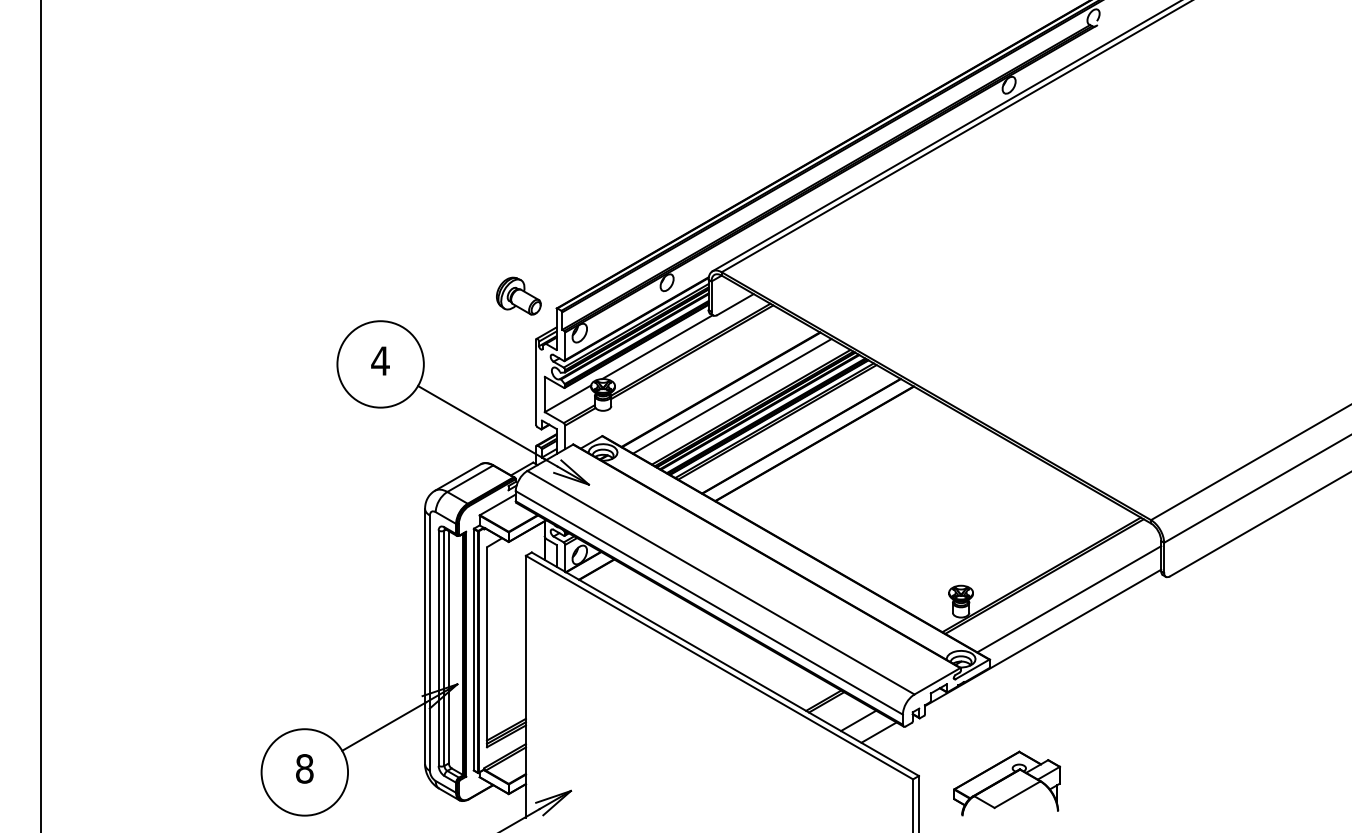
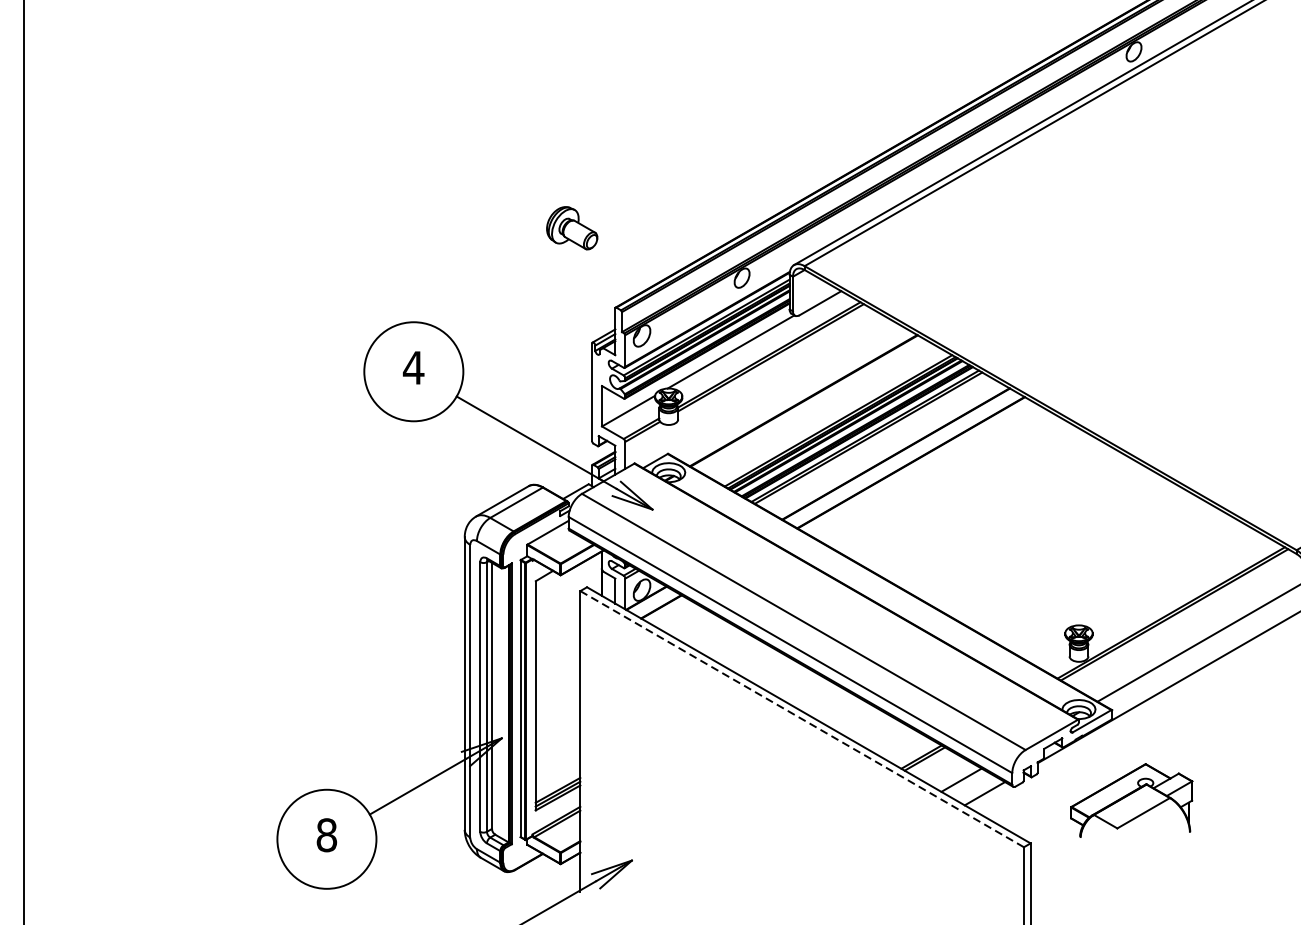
part: (518, 295) -> (571, 227), moved
line: (732, 396) -> (817, 408), removed
line: (719, 667) -> (802, 719), solid -> dashed
part: (1006, 783) -> (1130, 800), moved

